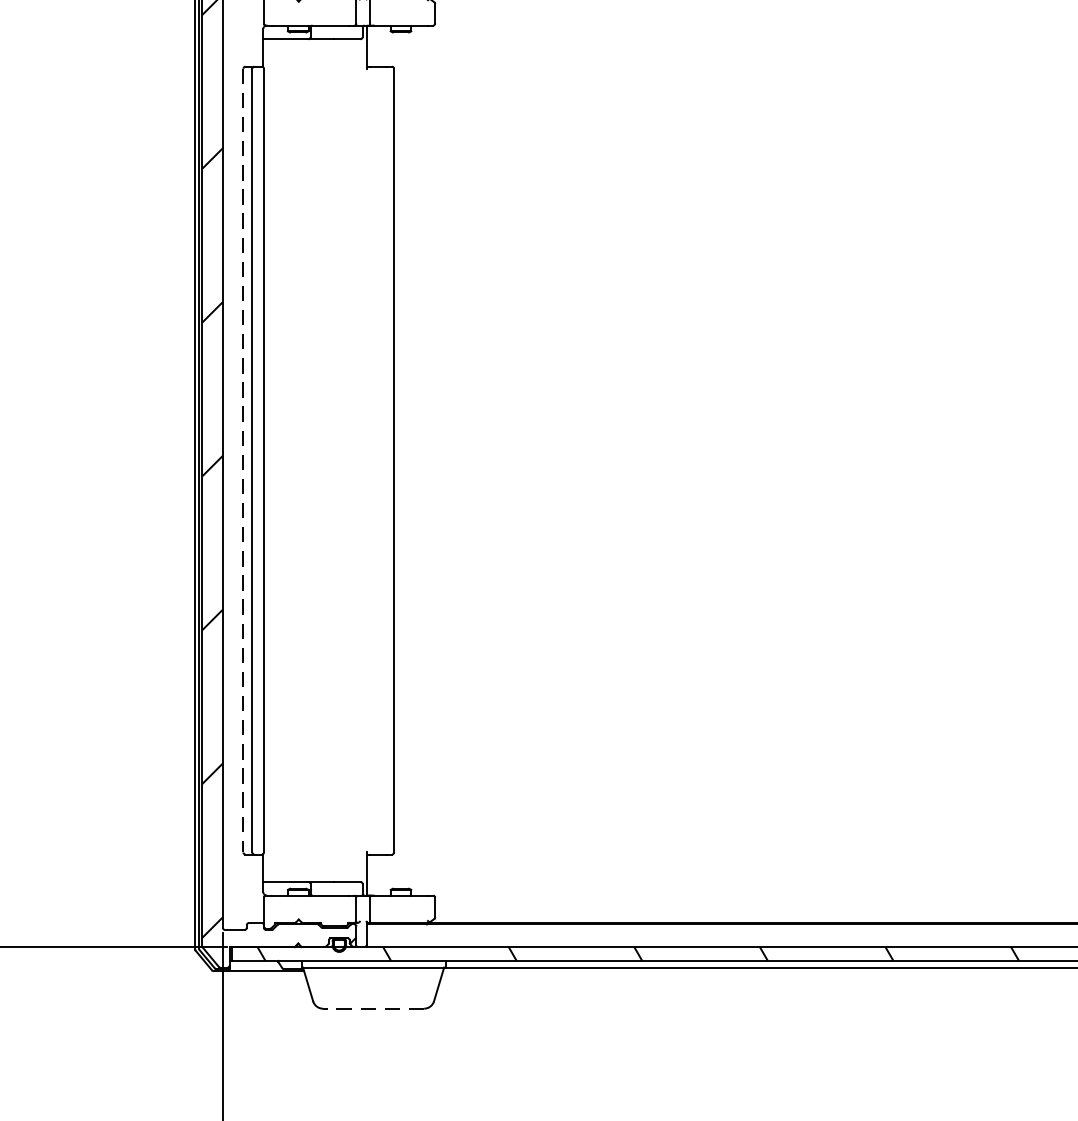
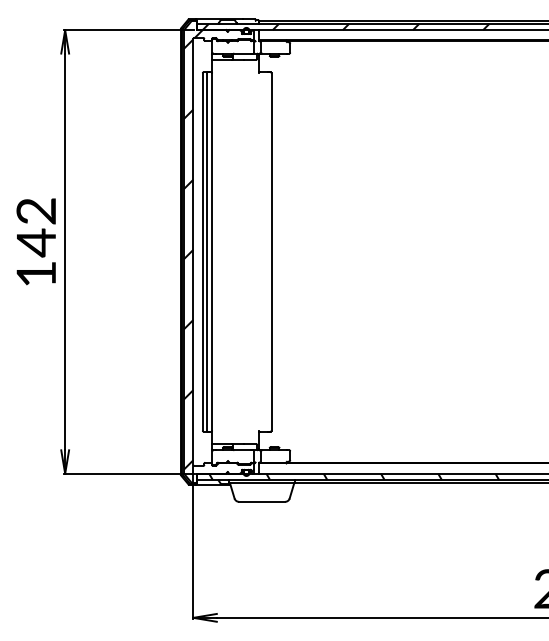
line: (242, 459) -> (202, 251), dashed -> solid
line: (372, 1007) -> (261, 501), dashed -> solid

